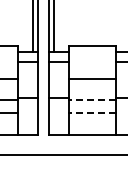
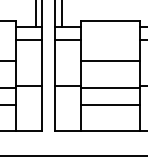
line: (92, 99) -> (109, 87), dashed -> solid
line: (92, 113) -> (109, 104), dashed -> solid

